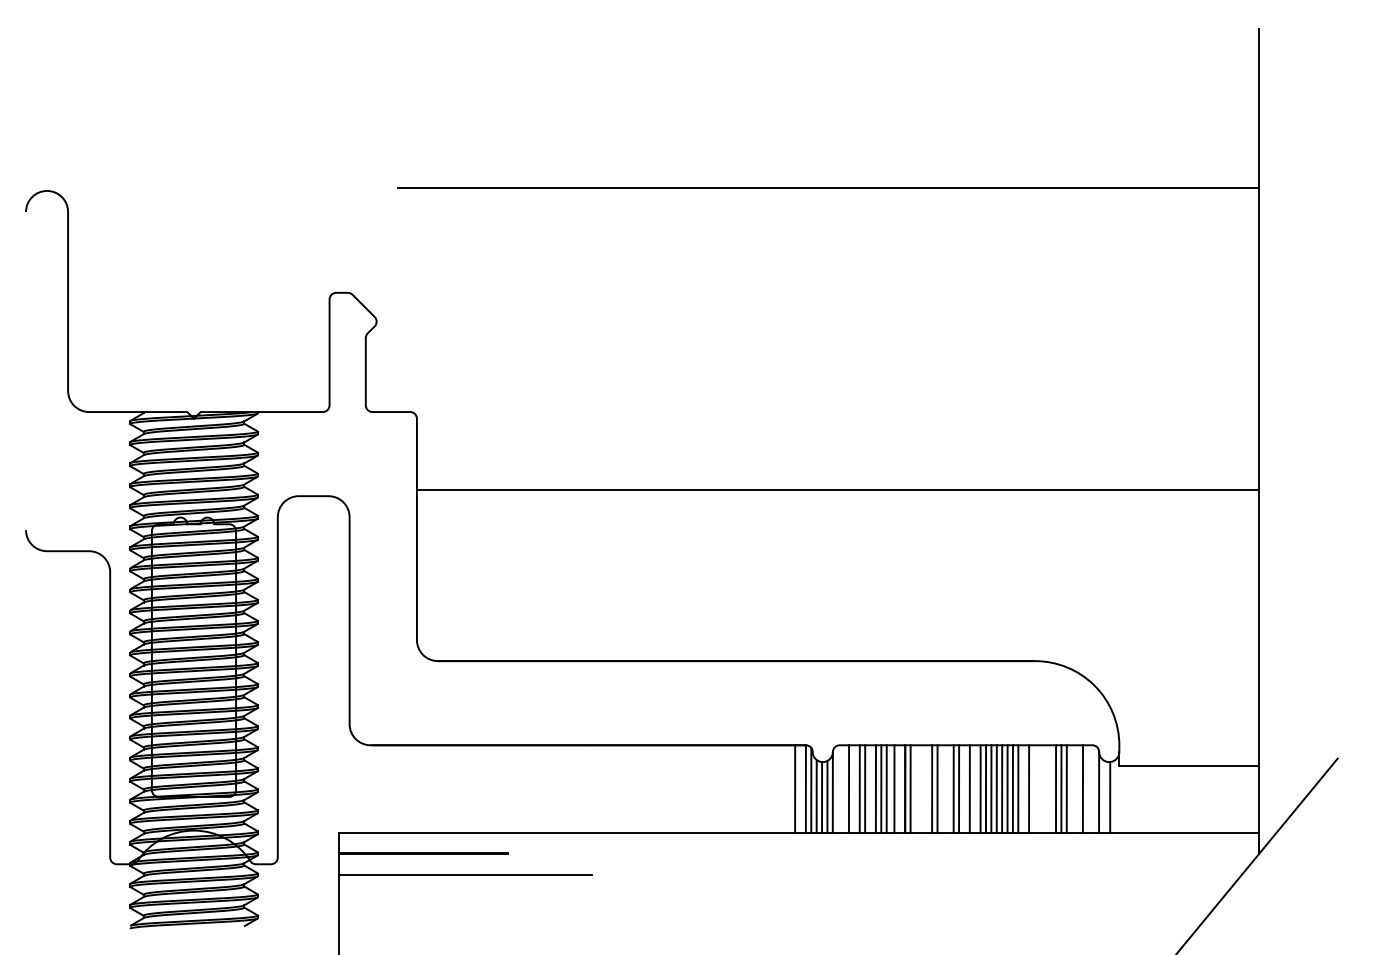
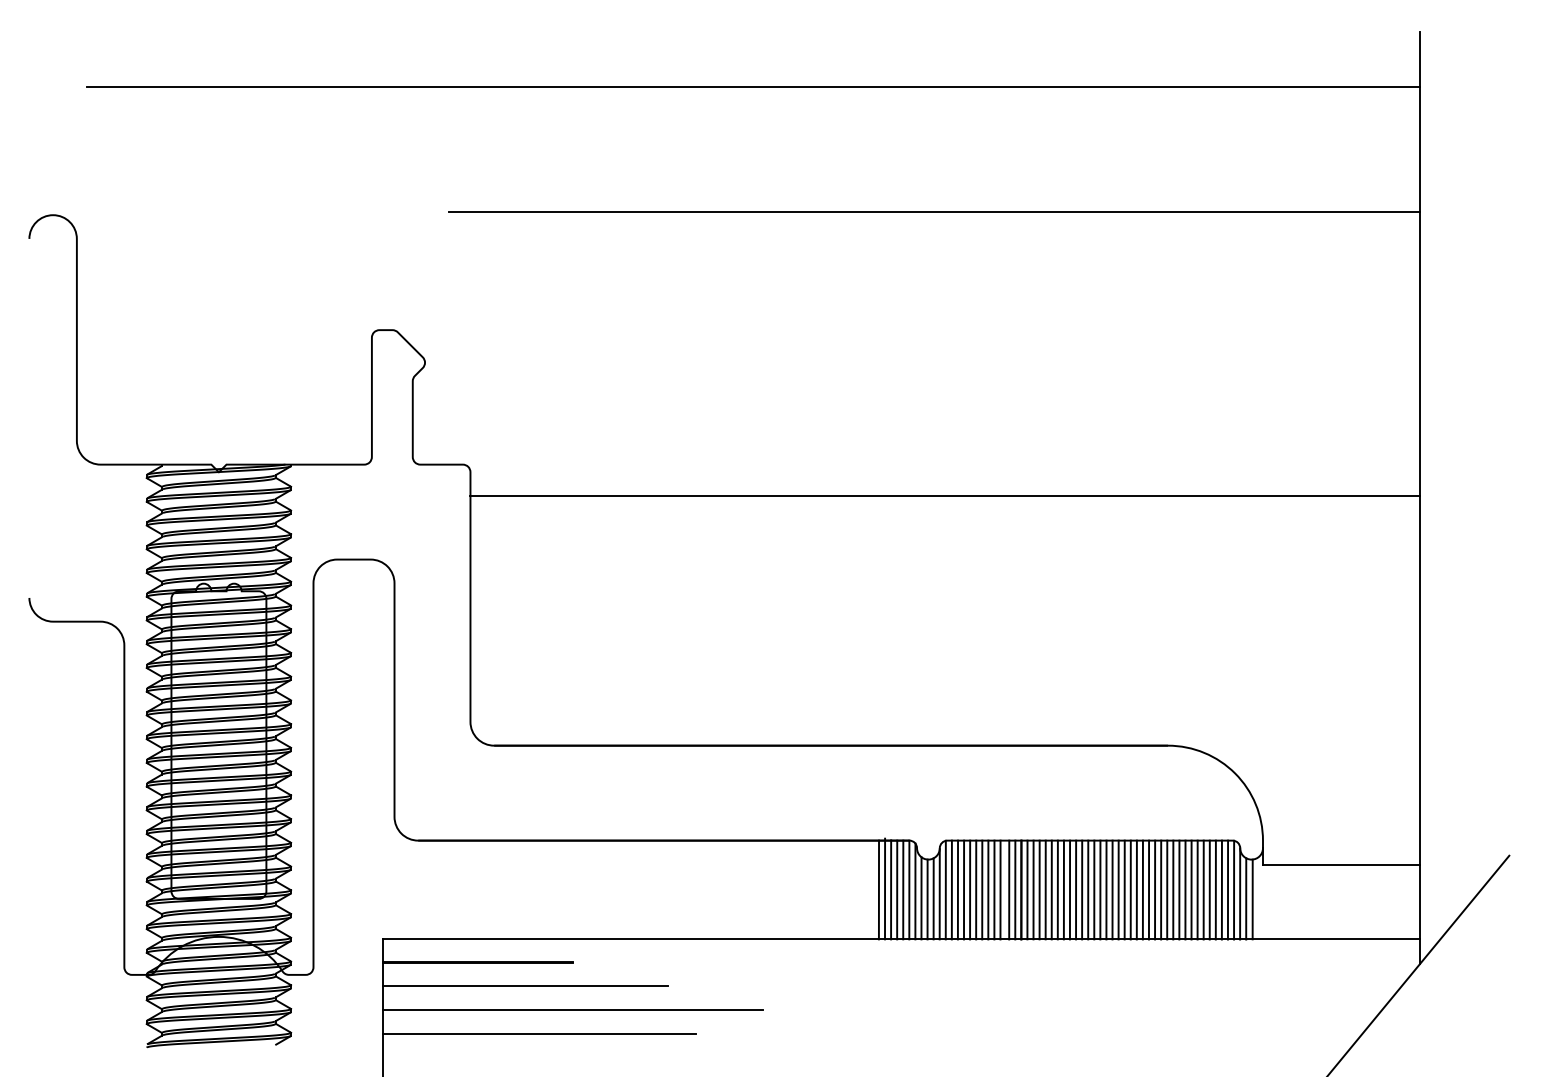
line: (667, 77) -> (753, 87), added
line: (837, 489) -> (945, 496), moved
line: (784, 787) -> (885, 888), added
line: (778, 788) -> (878, 889), added
line: (790, 788) -> (891, 889), added
line: (800, 788) -> (903, 889), added
line: (837, 788) -> (945, 889), added
line: (843, 788) -> (951, 889), added
line: (854, 788) -> (964, 889), added
line: (870, 788) -> (982, 889), added
line: (899, 788) -> (1015, 889), added
line: (915, 788) -> (1033, 889), added
line: (921, 788) -> (1039, 889), added
line: (926, 788) -> (1045, 889), added
line: (942, 788) -> (1063, 889), added
line: (947, 788) -> (1069, 889), added
line: (964, 788) -> (1088, 889), added
line: (975, 788) -> (1100, 889), added
line: (1024, 788) -> (1155, 889), added
line: (1034, 788) -> (1167, 889), added
line: (1040, 788) -> (1173, 889), added
line: (1045, 788) -> (1179, 889), added
line: (1050, 788) -> (1185, 889), added
line: (1071, 788) -> (1209, 889), added
line: (1077, 788) -> (1215, 889), added
line: (1087, 788) -> (1227, 889), added
line: (1094, 788) -> (1234, 889), added
line: (1104, 796) -> (1246, 898), added
line: (507, 895) -> (572, 1010), added
line: (478, 916) -> (539, 1033), added

